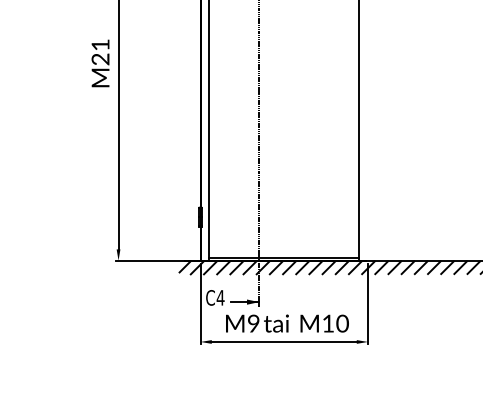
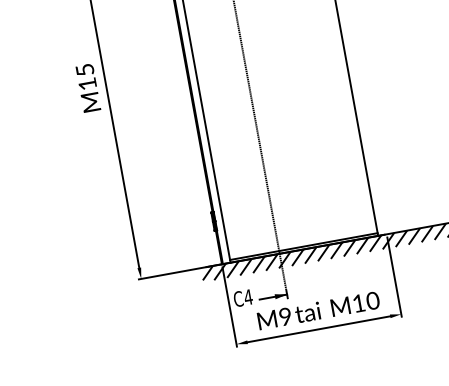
text: (100, 52) -> (86, 77), M21 -> M15

